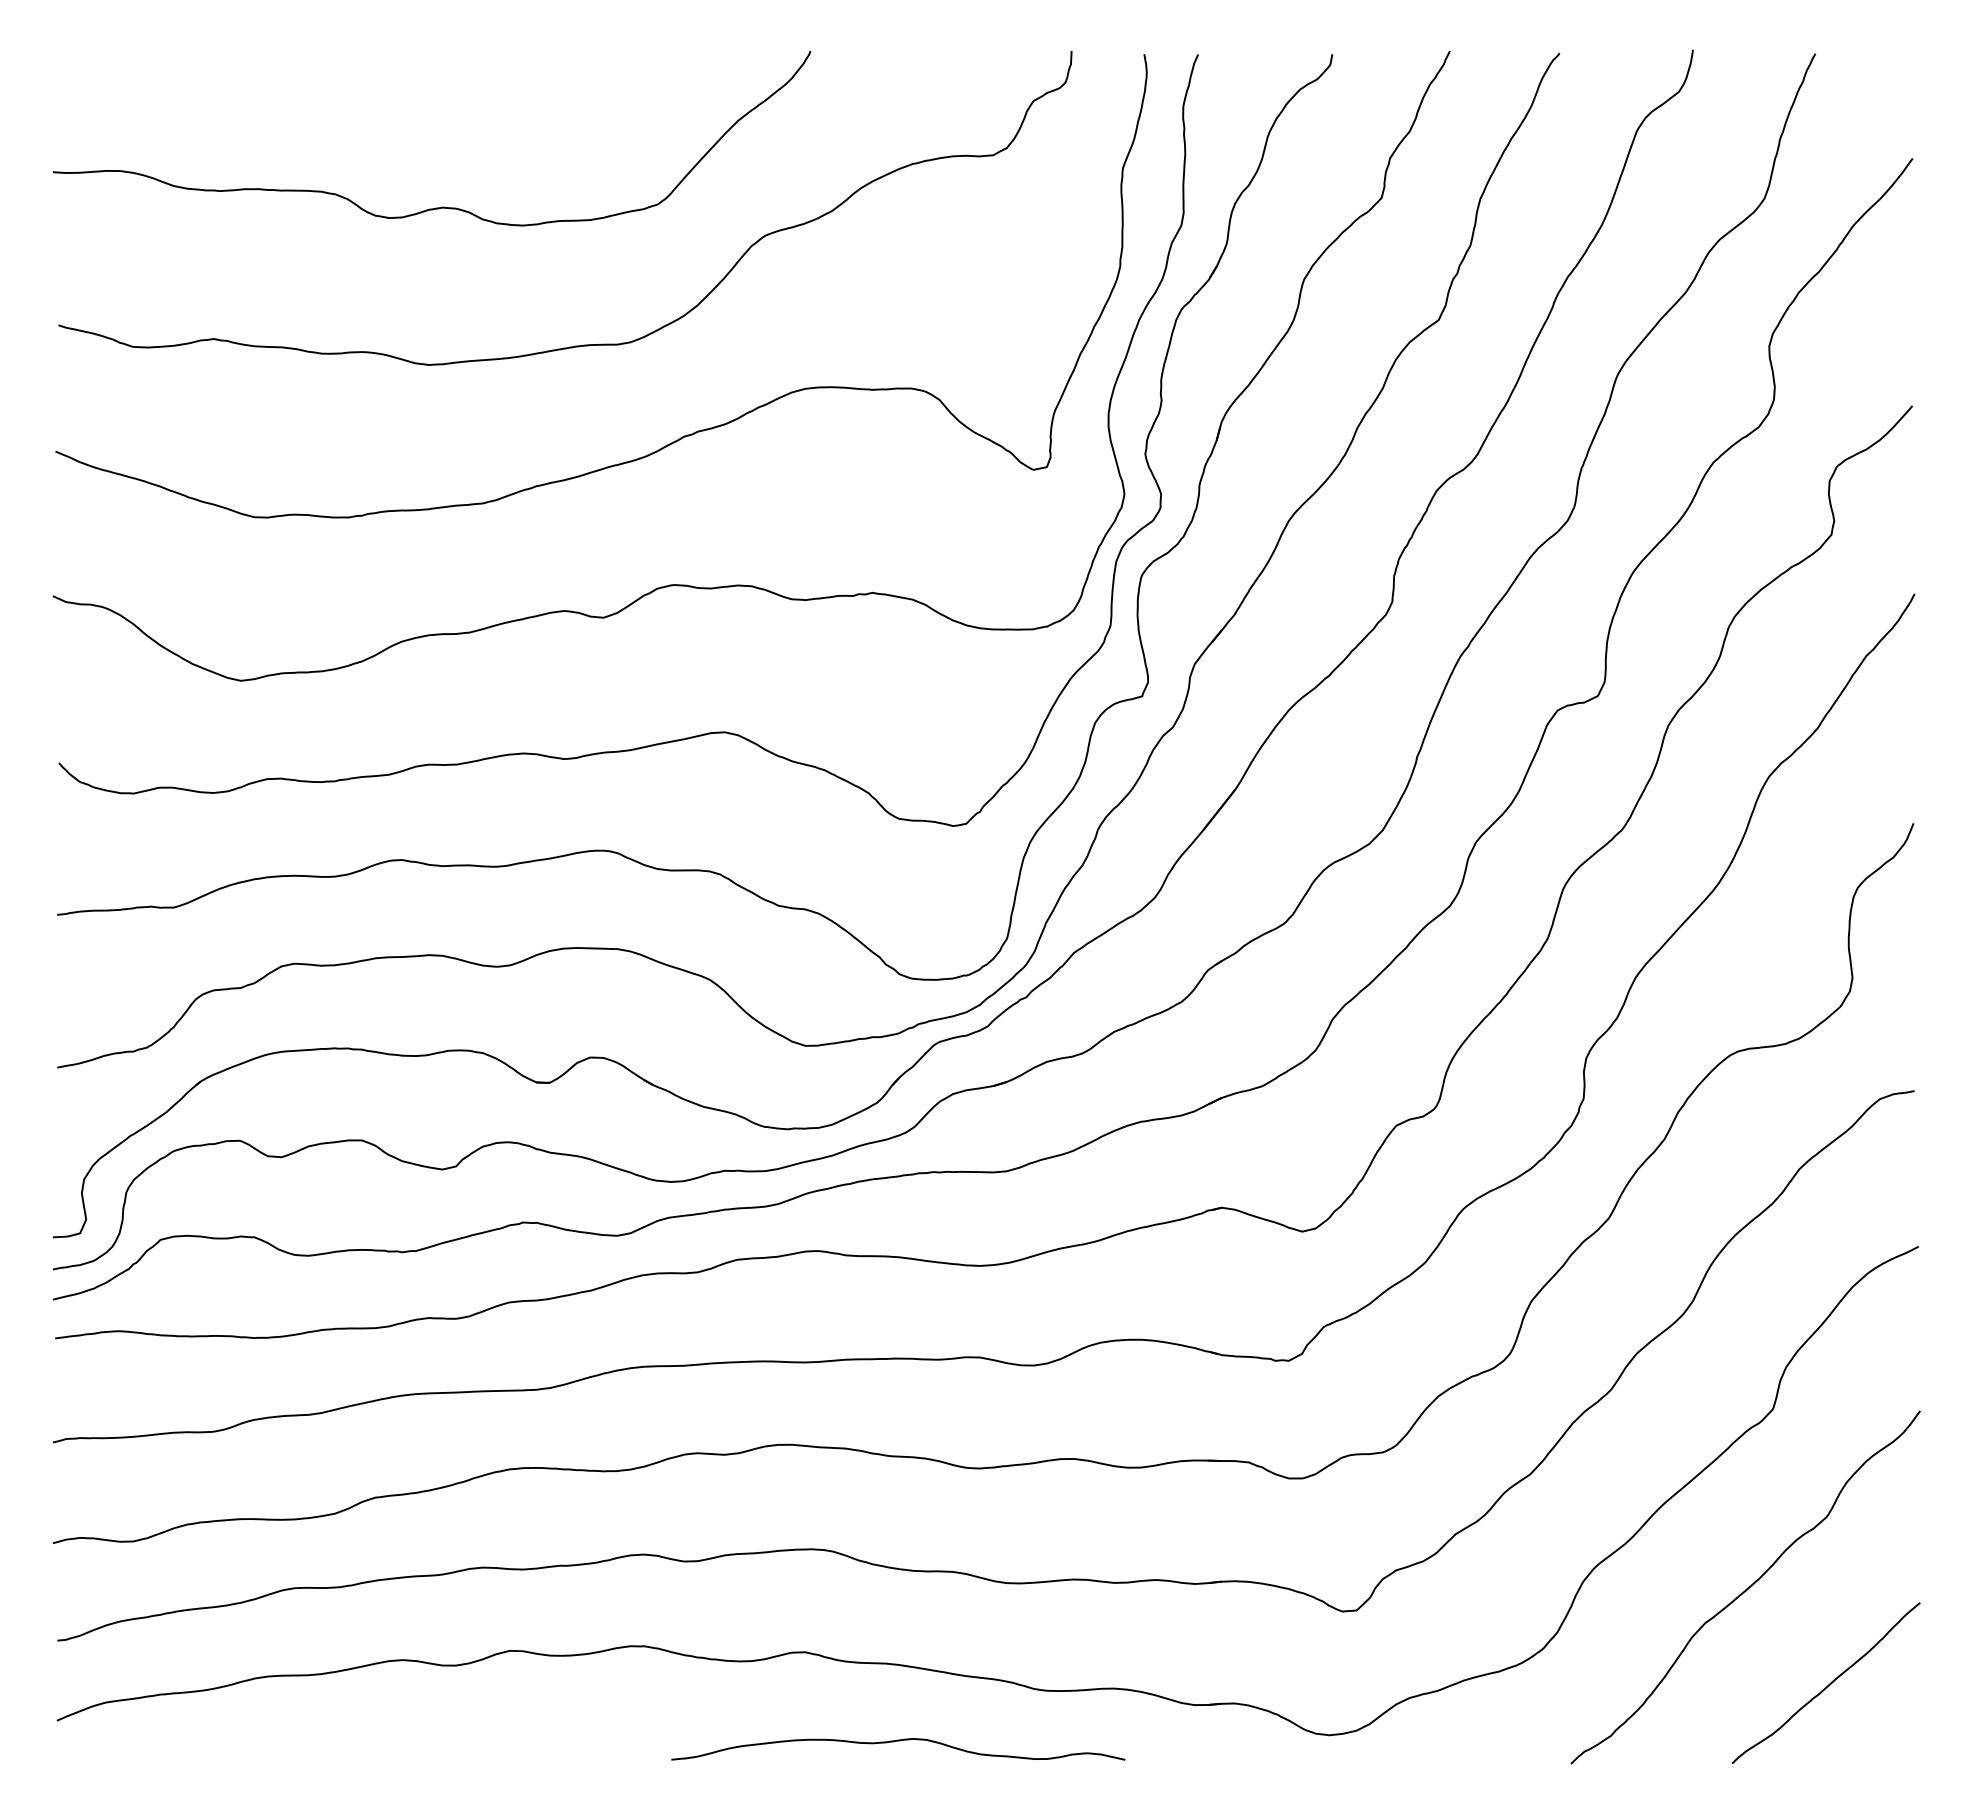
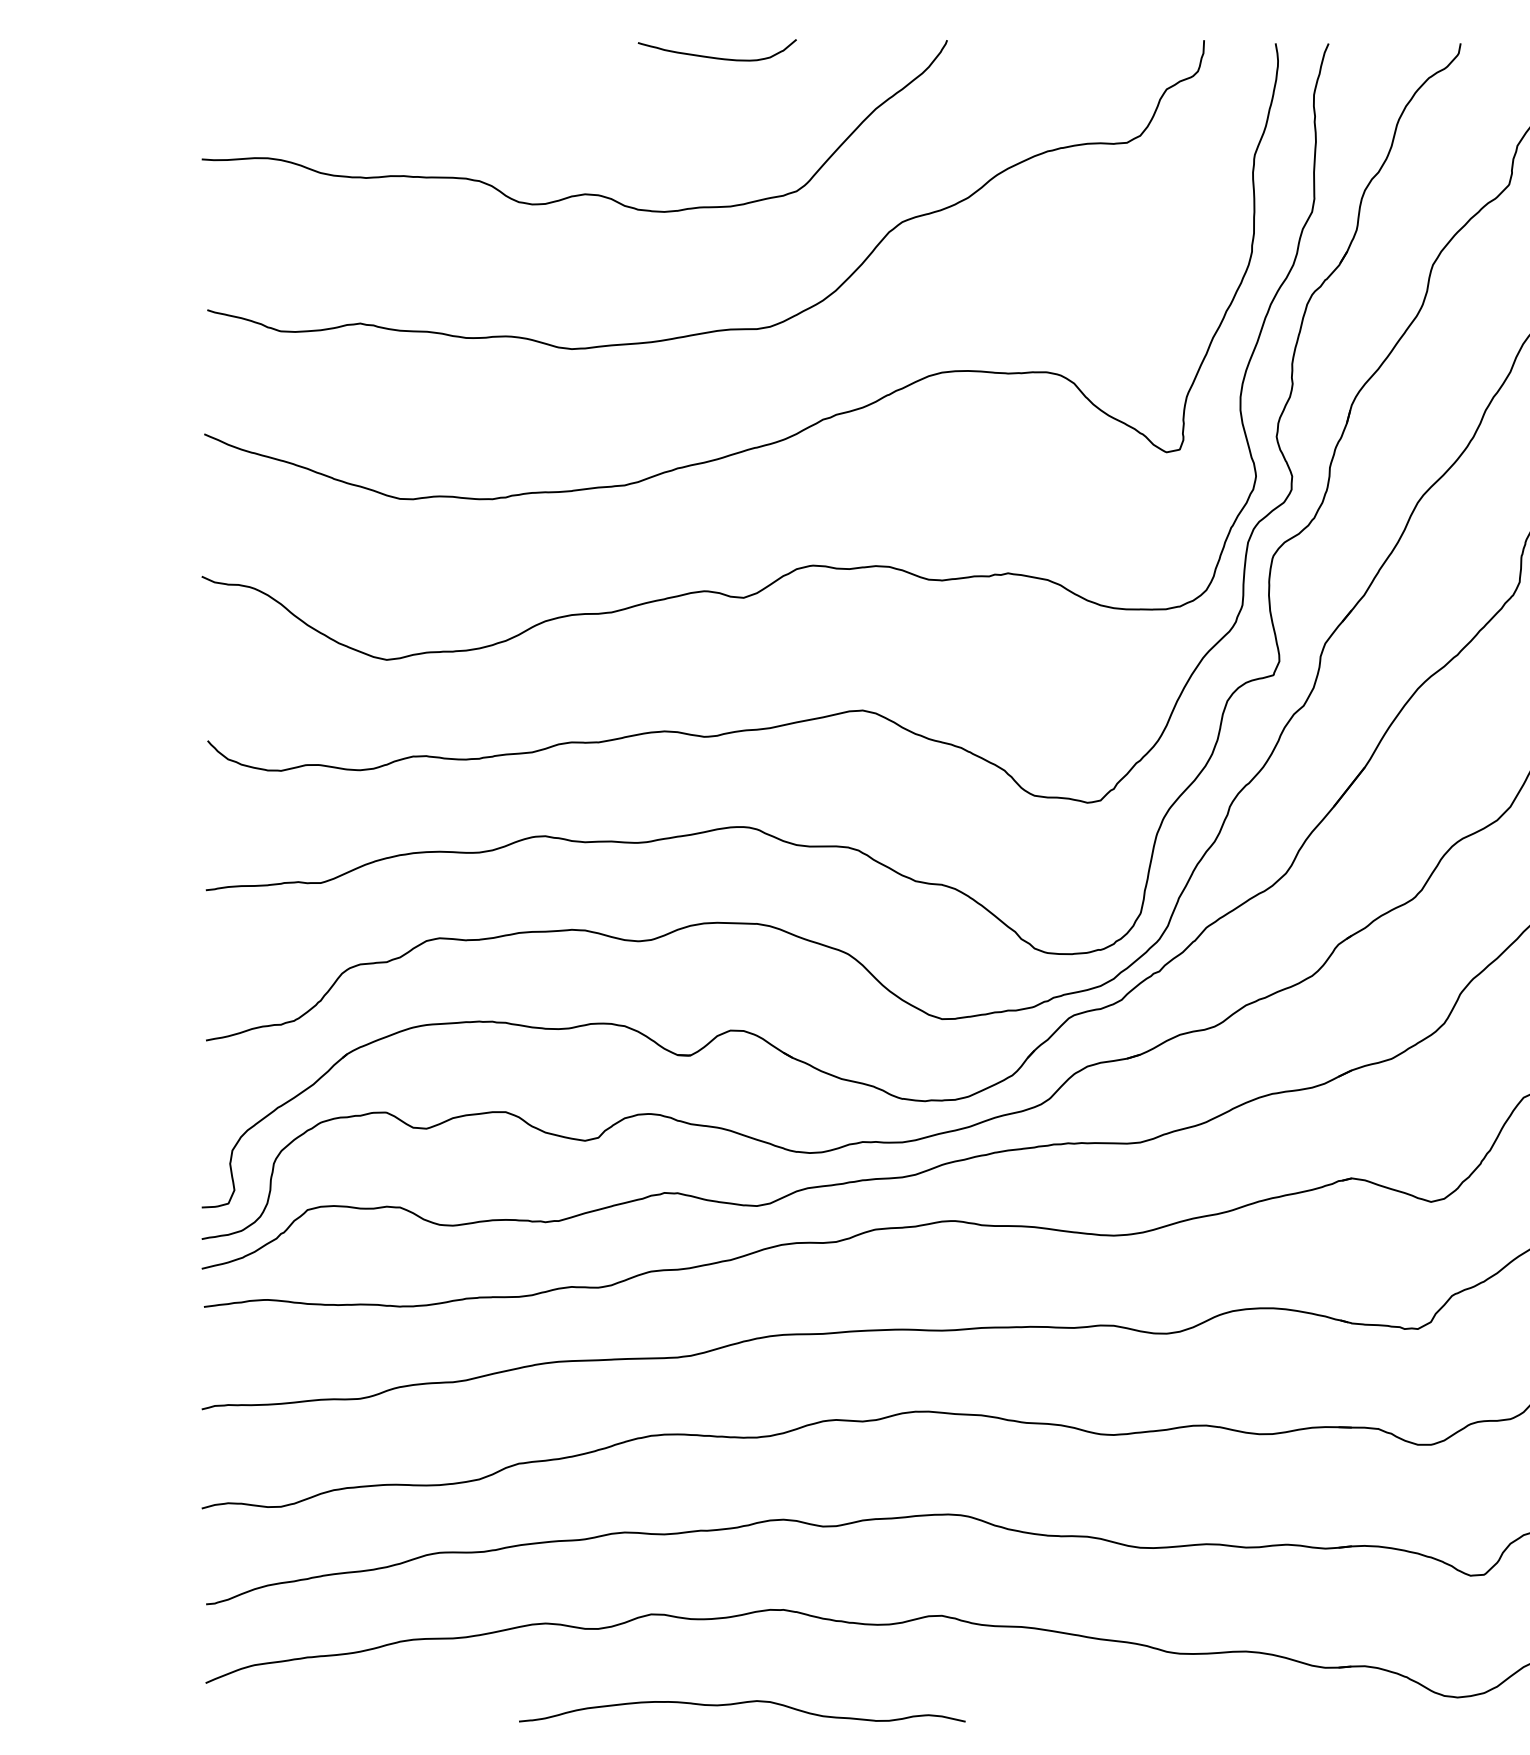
curve: (576, 68) -> (716, 57), added
curve: (898, 1741) -> (742, 1703), moved

